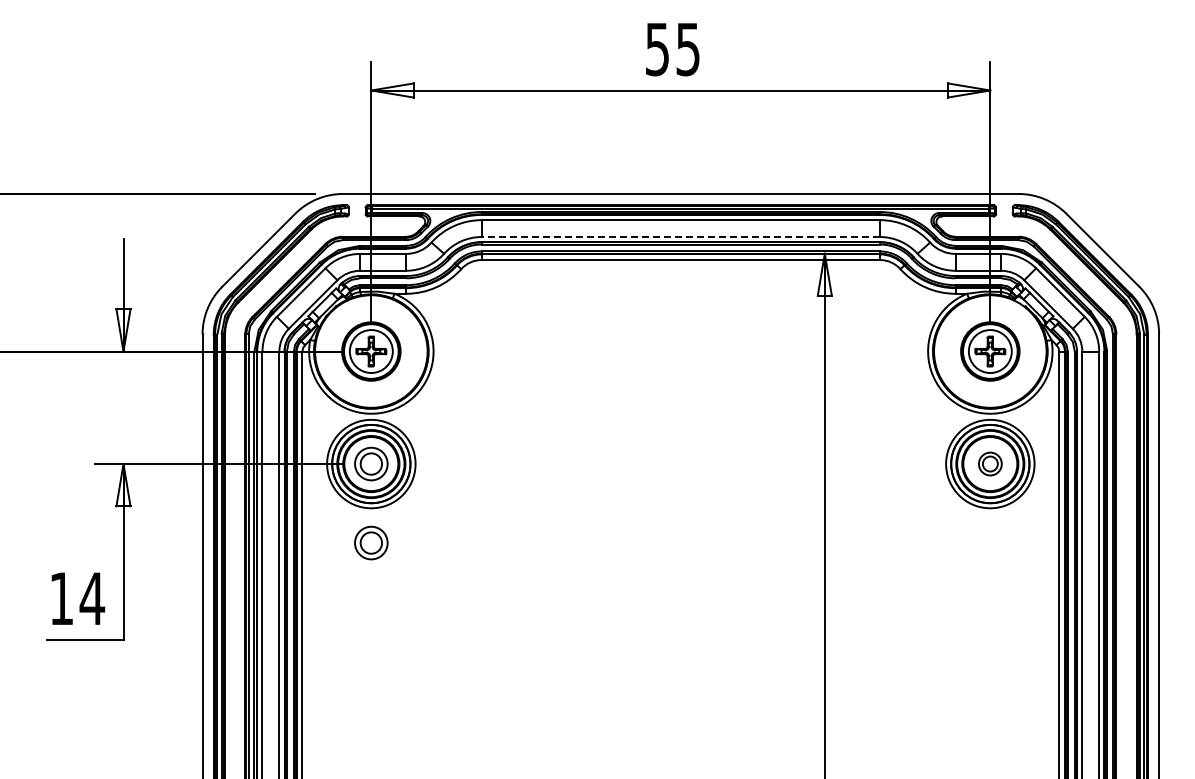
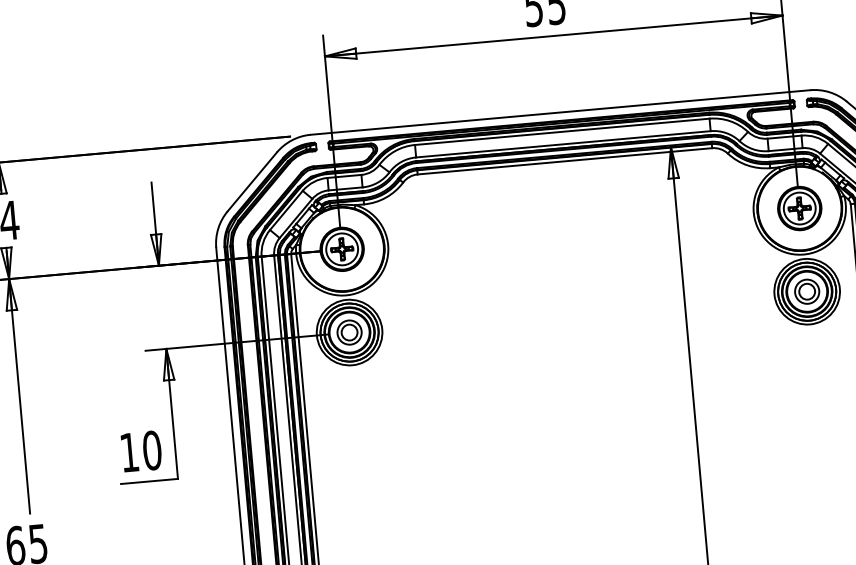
line: (680, 237) -> (563, 144), dashed -> solid
part: (990, 463) -> (807, 291), size x1.43
part: (371, 542) -> (354, 390), removed
text: (92, 598) -> (152, 450), 14 -> 10

